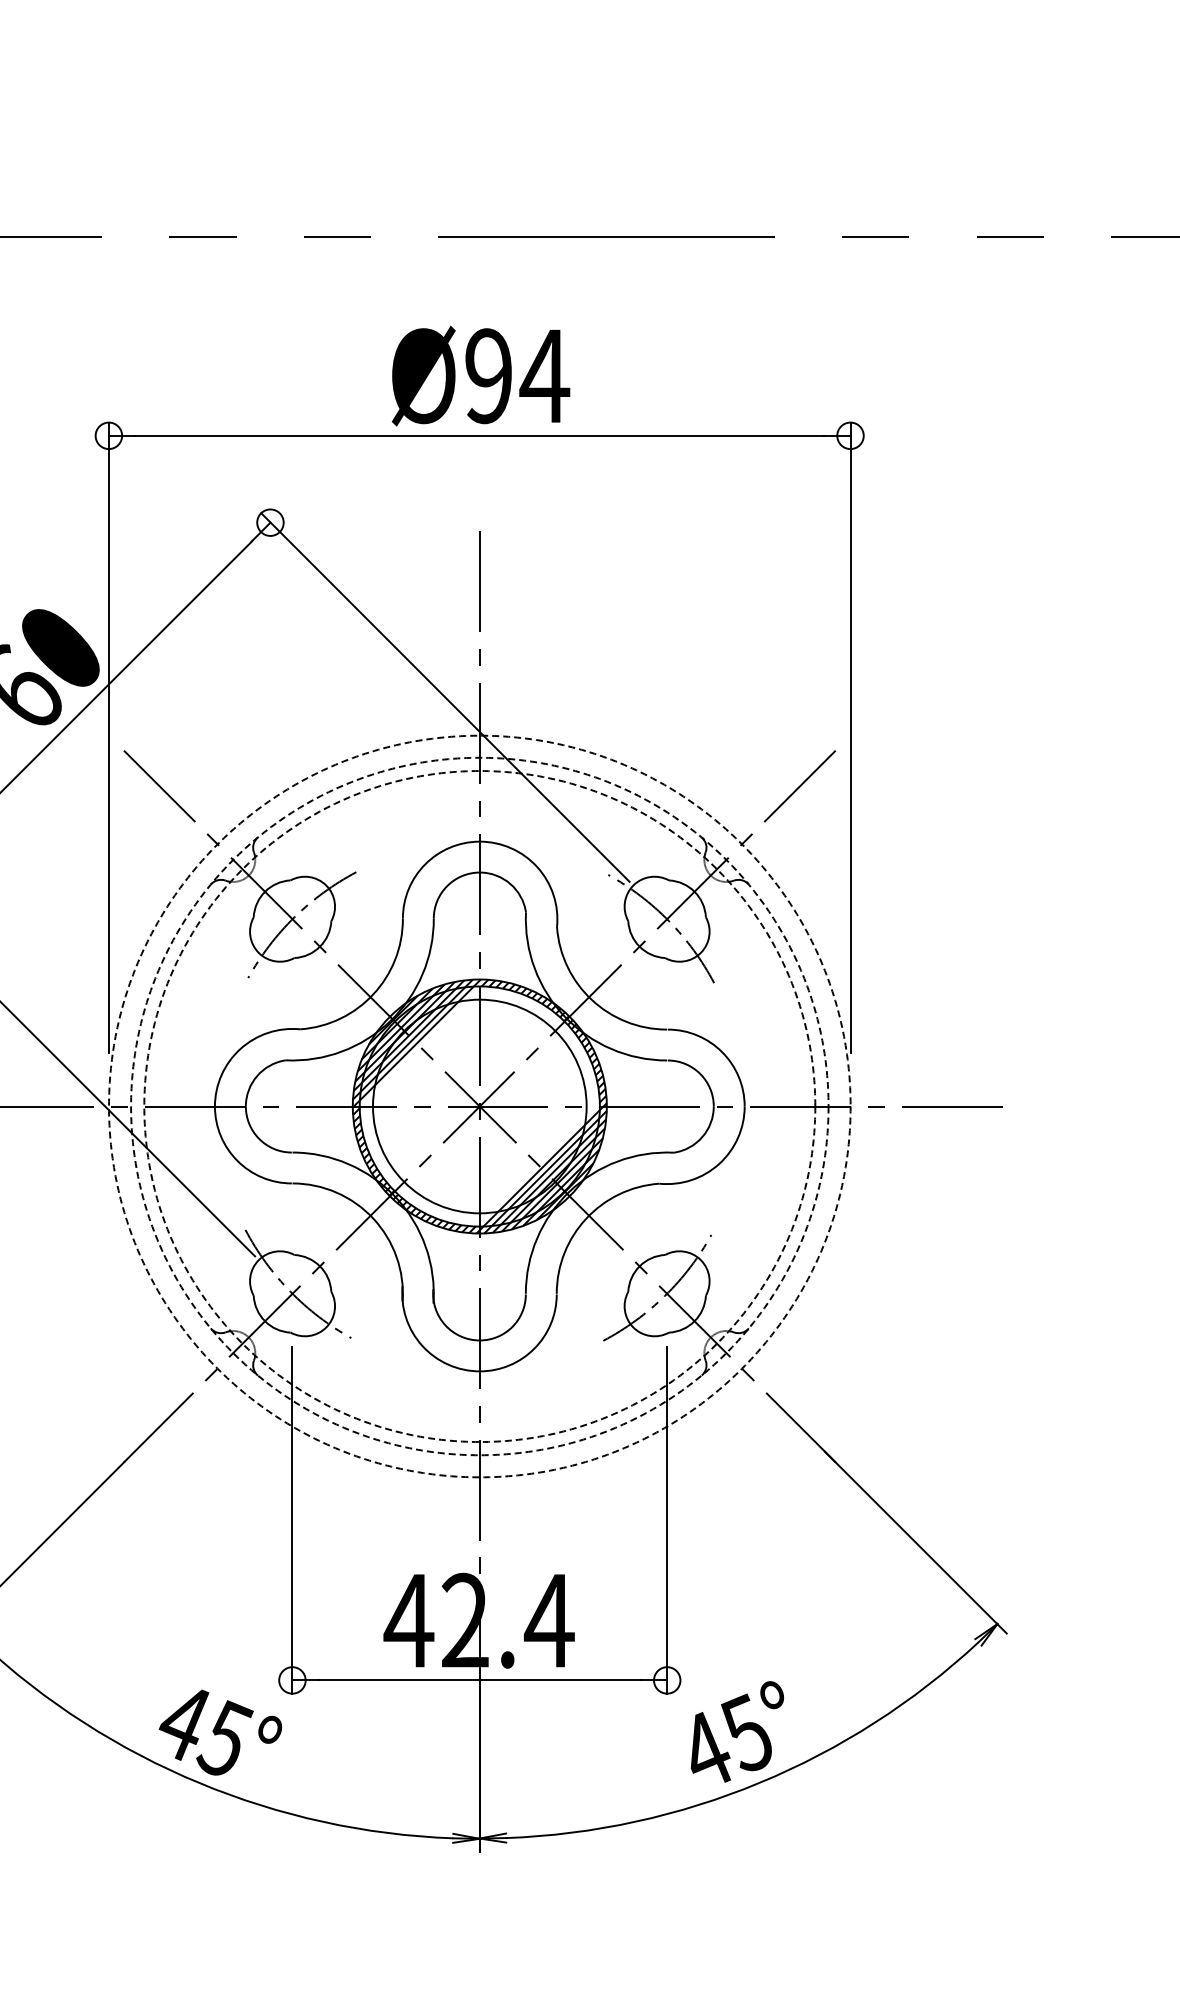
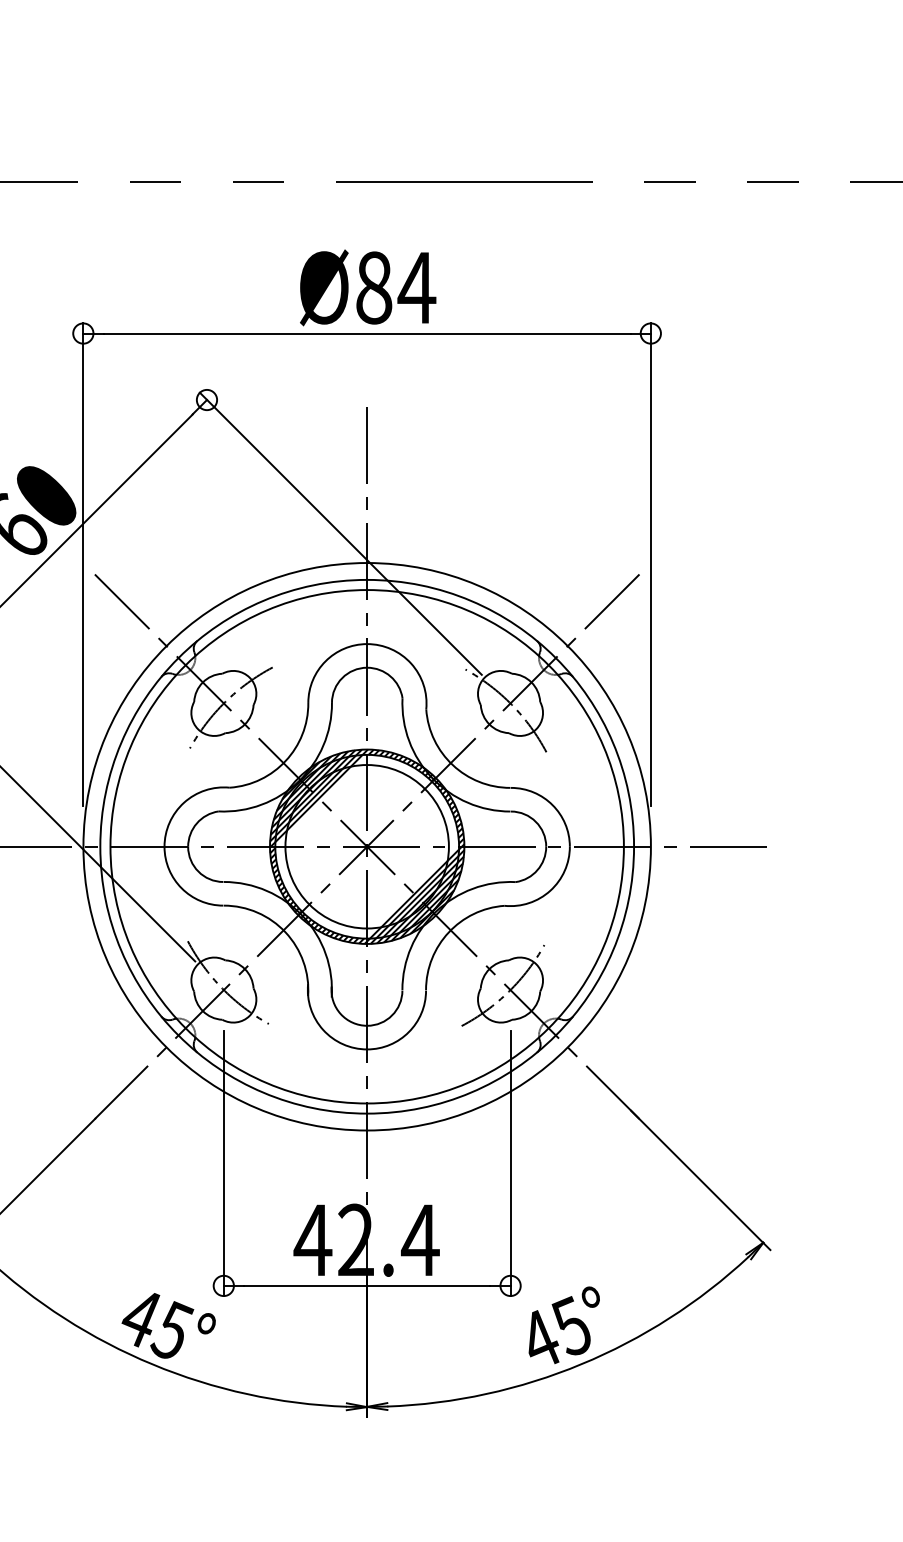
text: (488, 376) -> (373, 288), Ø94 -> Ø84
circle: (479, 1106) -> (366, 846), dashed -> solid
circle: (479, 1106) -> (366, 846), dashed -> solid
circle: (479, 1106) -> (366, 846), dashed -> solid

